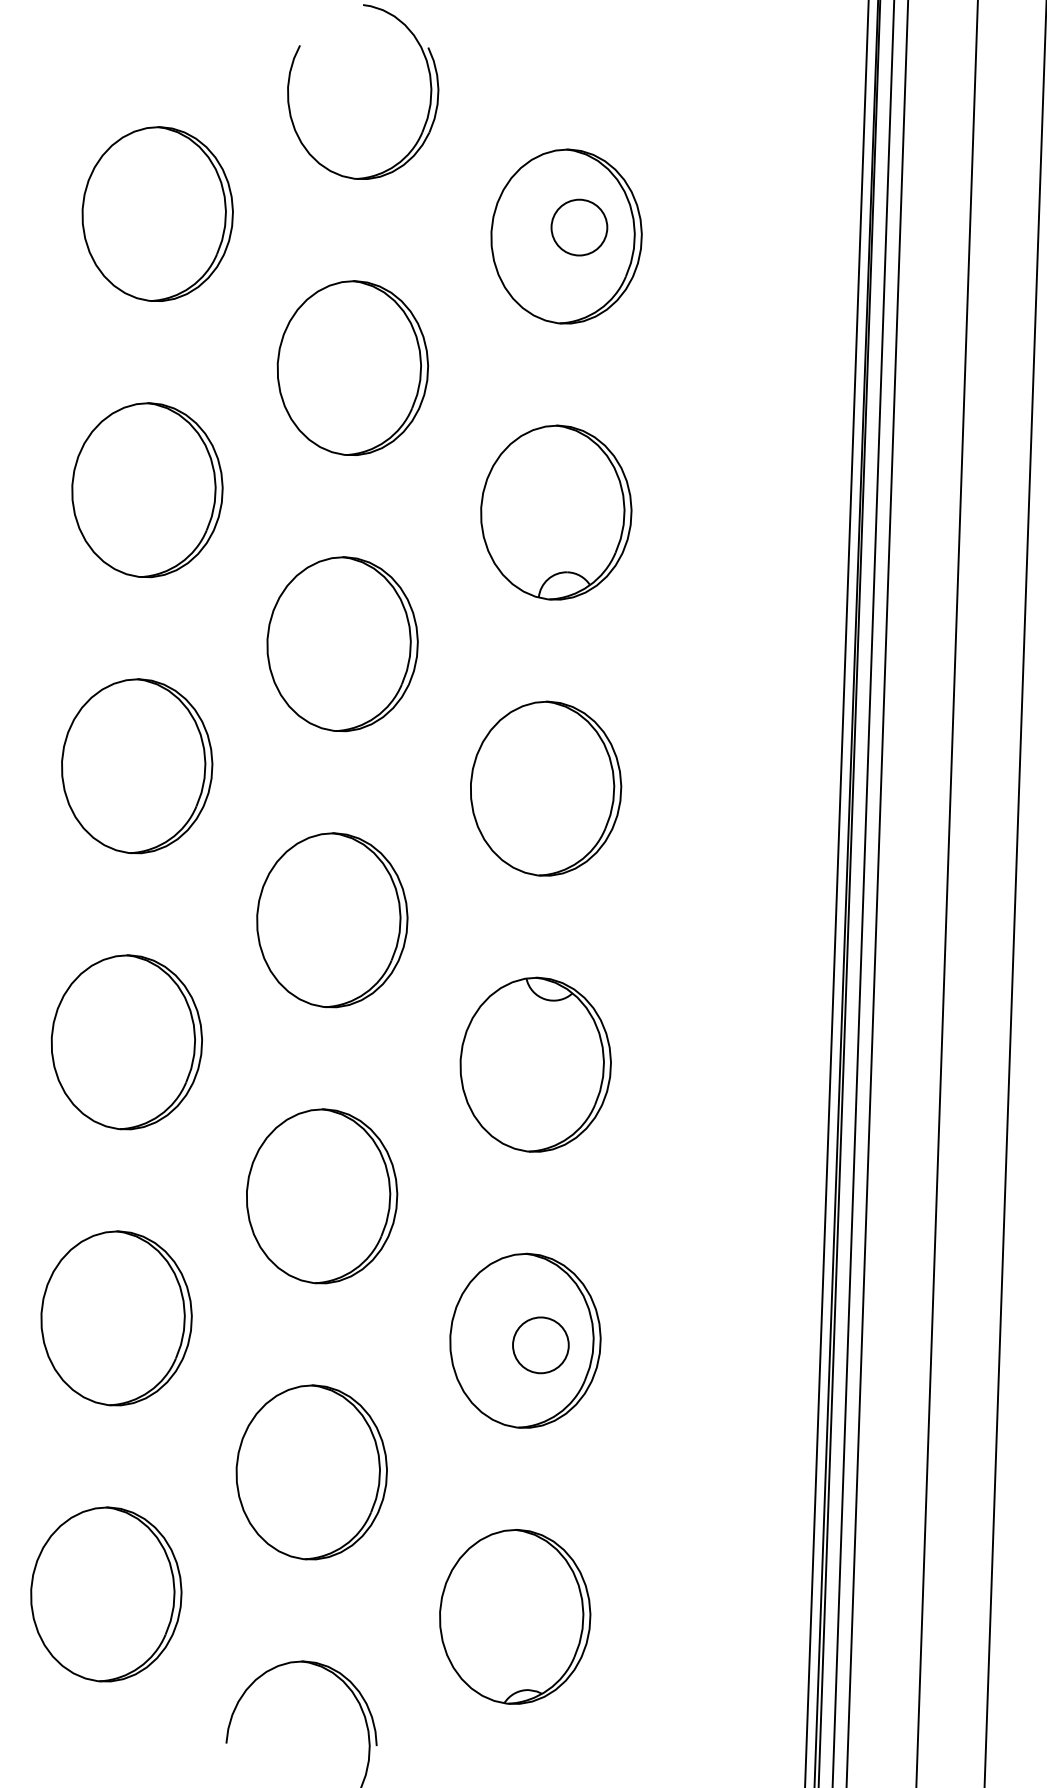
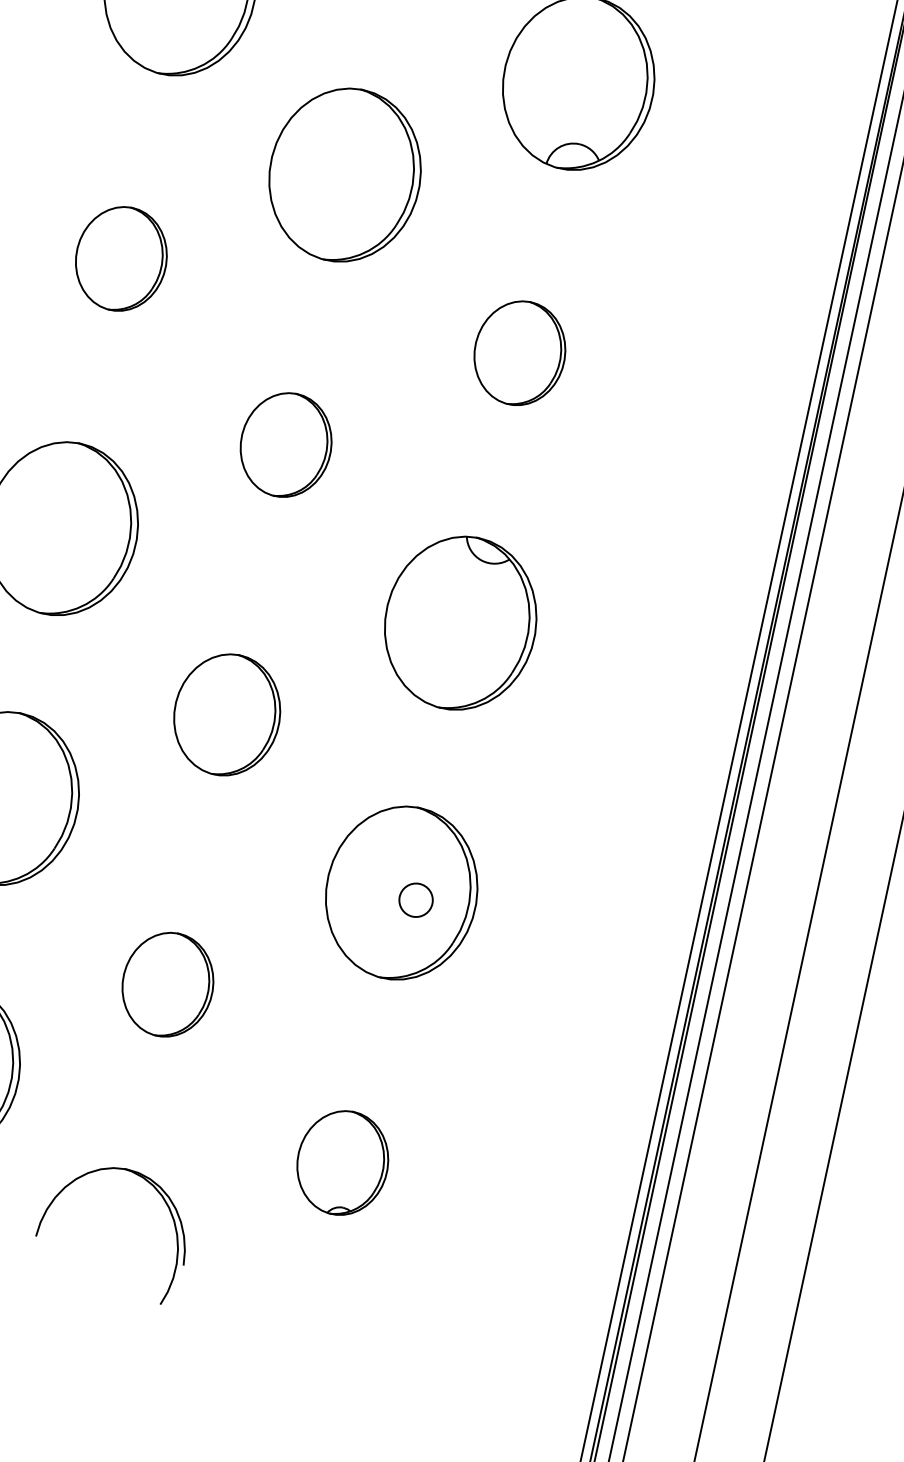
part: (137, 766) -> (121, 259), size x0.6
part: (546, 788) -> (520, 353), size x0.6
part: (332, 920) -> (286, 445), size x0.6
part: (322, 1196) -> (227, 715), size x0.7
circle: (540, 1345) -> (415, 900), size x0.6
part: (311, 1472) -> (167, 984), size x0.6
part: (515, 1616) -> (343, 1162), size x0.6

